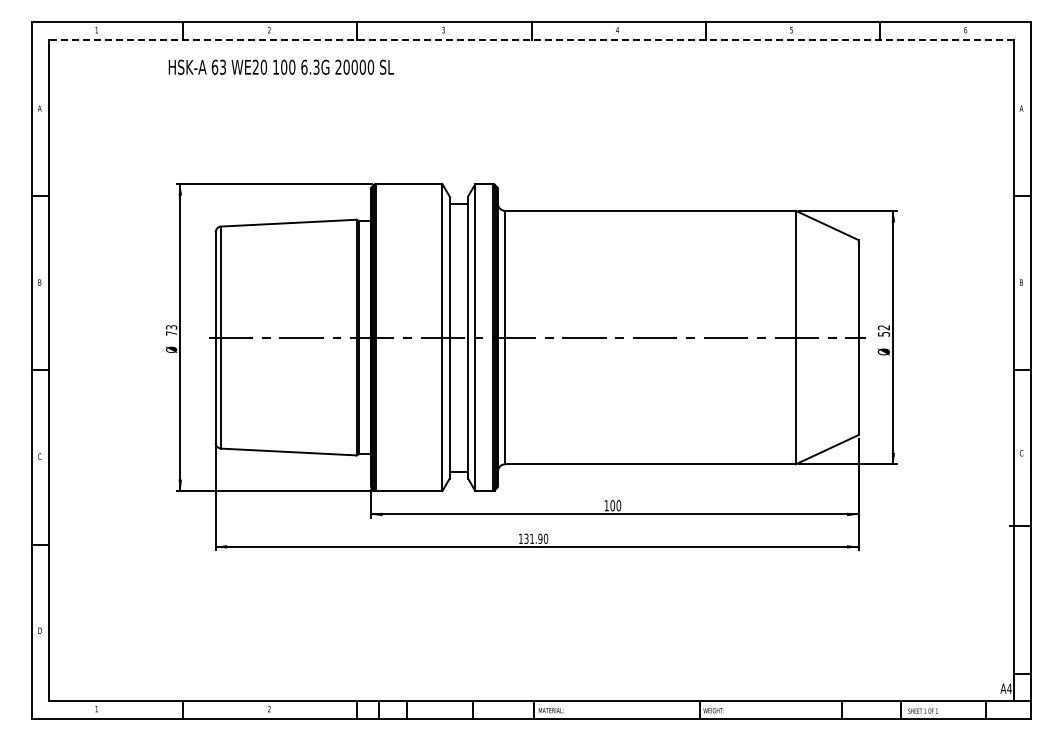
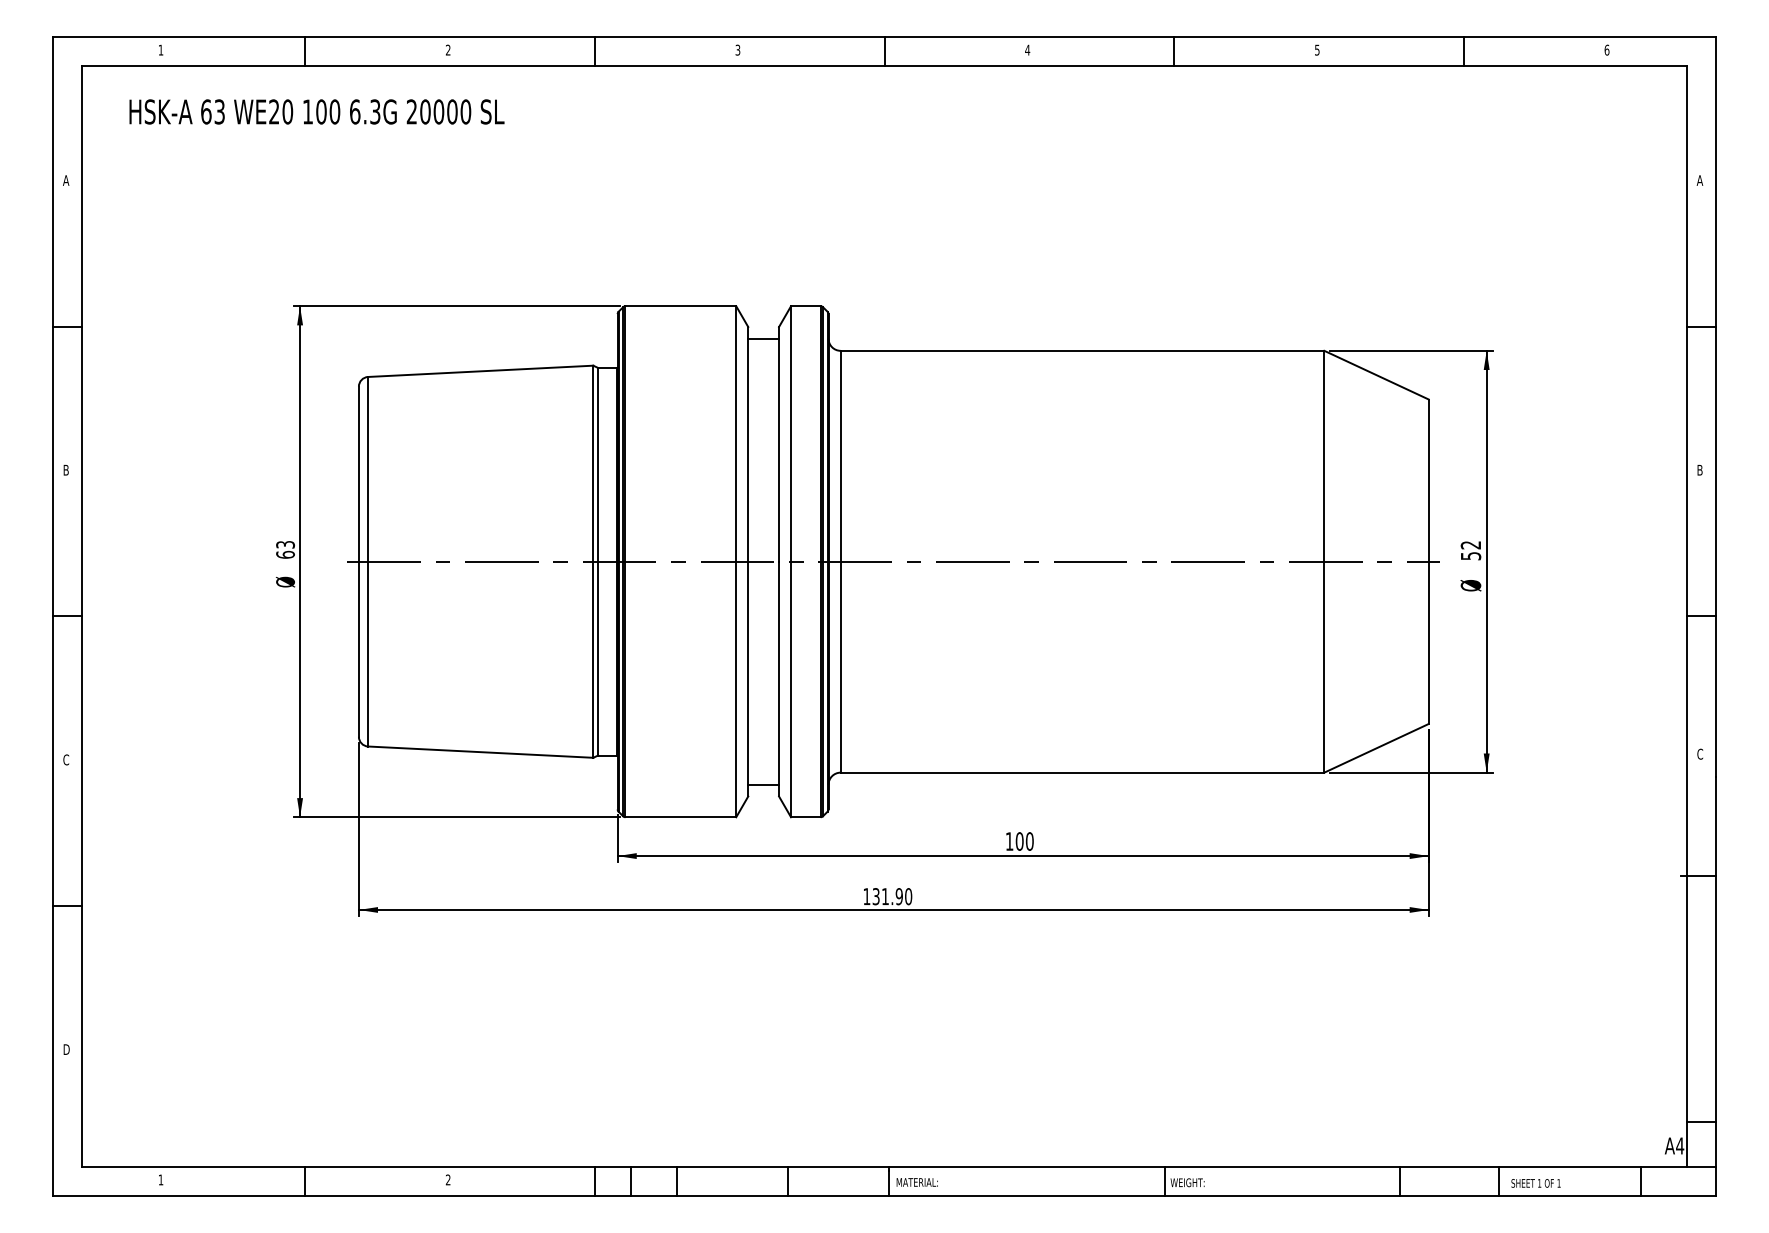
line: (531, 39) -> (884, 65), dashed -> solid
text: (281, 66) -> (317, 110), moved
text: (171, 333) -> (285, 554), 73 -> 63

